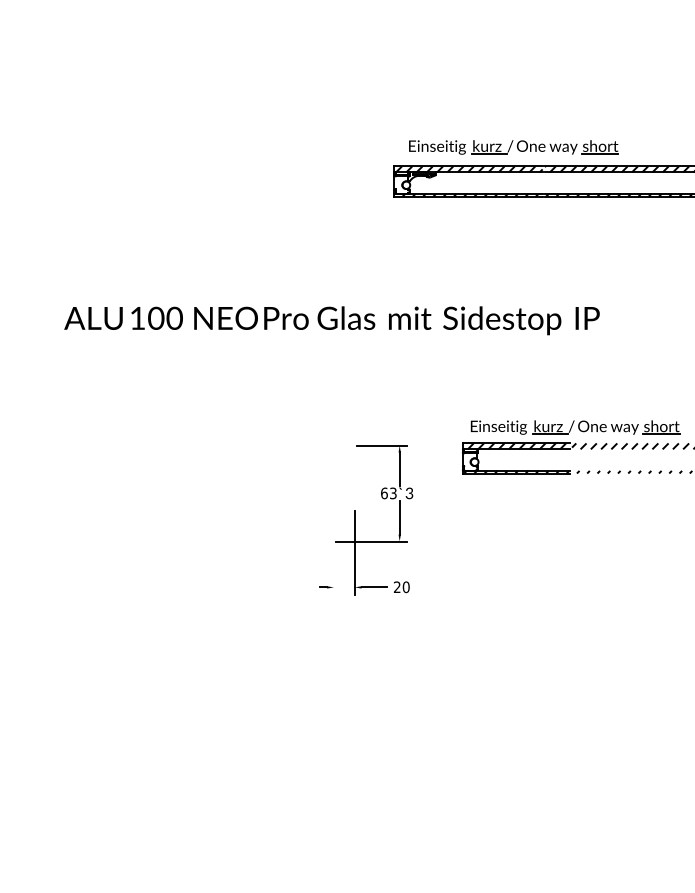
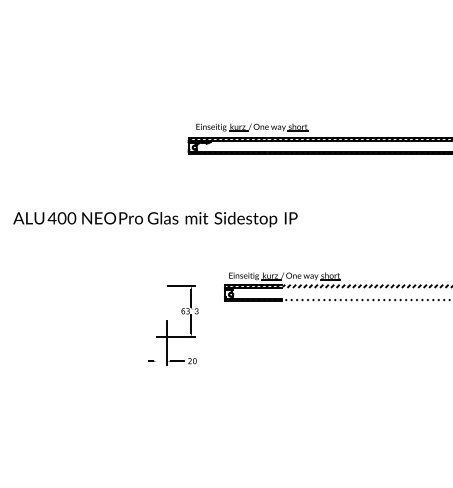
text: (136, 318) -> (51, 218), 100 -> 400

